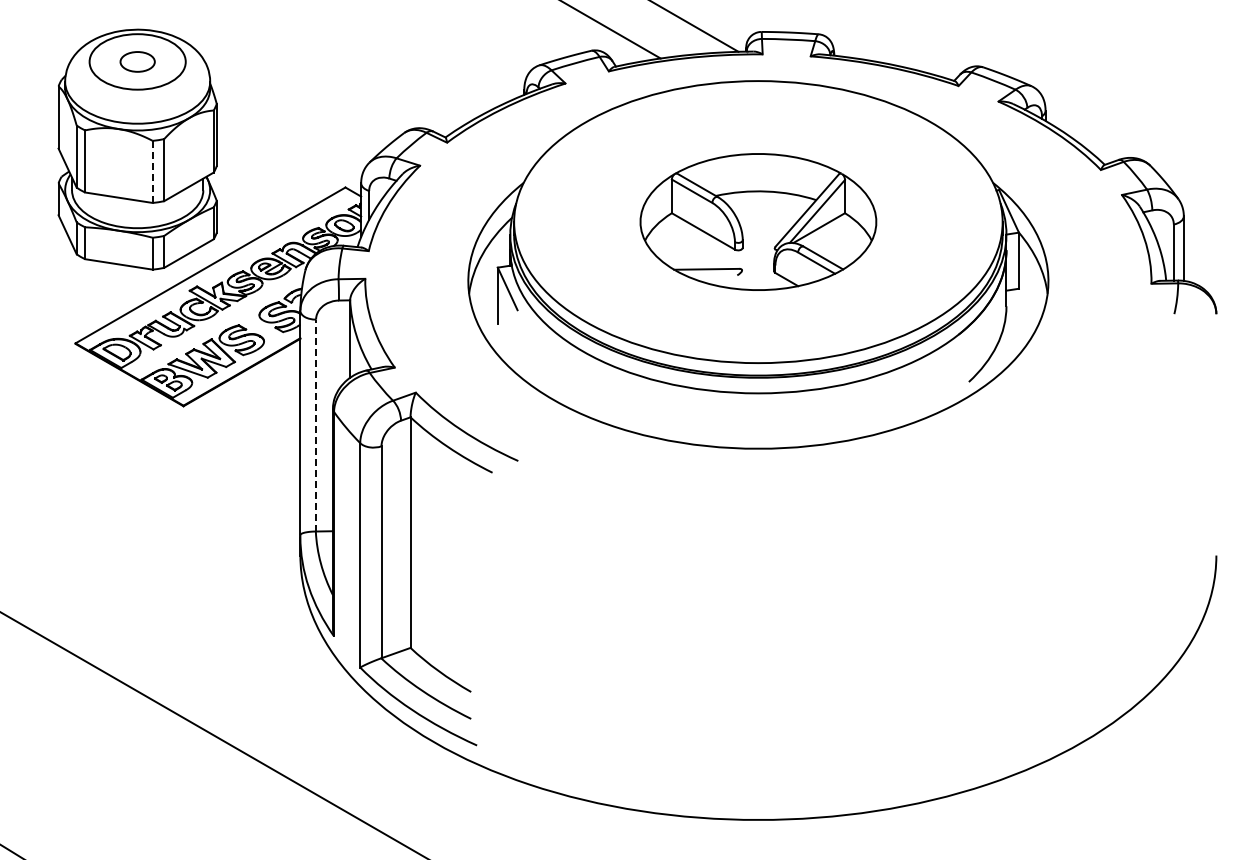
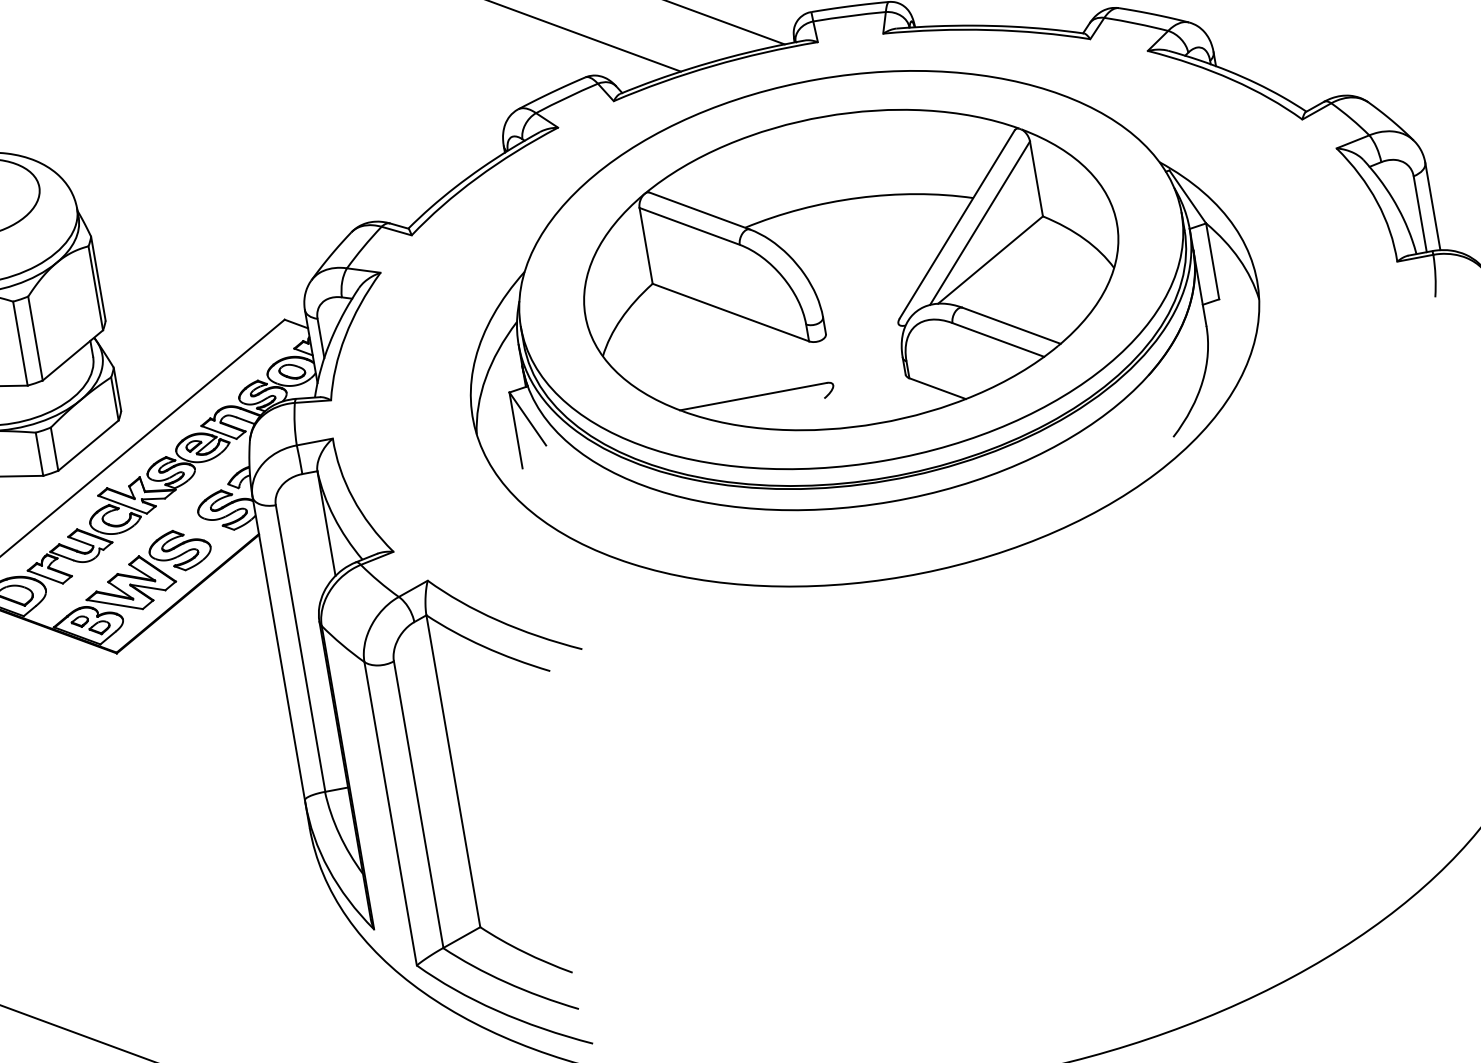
line: (152, 172) -> (20, 344), dashed -> solid
part: (758, 221) -> (851, 269), size x1.67
line: (316, 425) -> (301, 648), dashed -> solid

